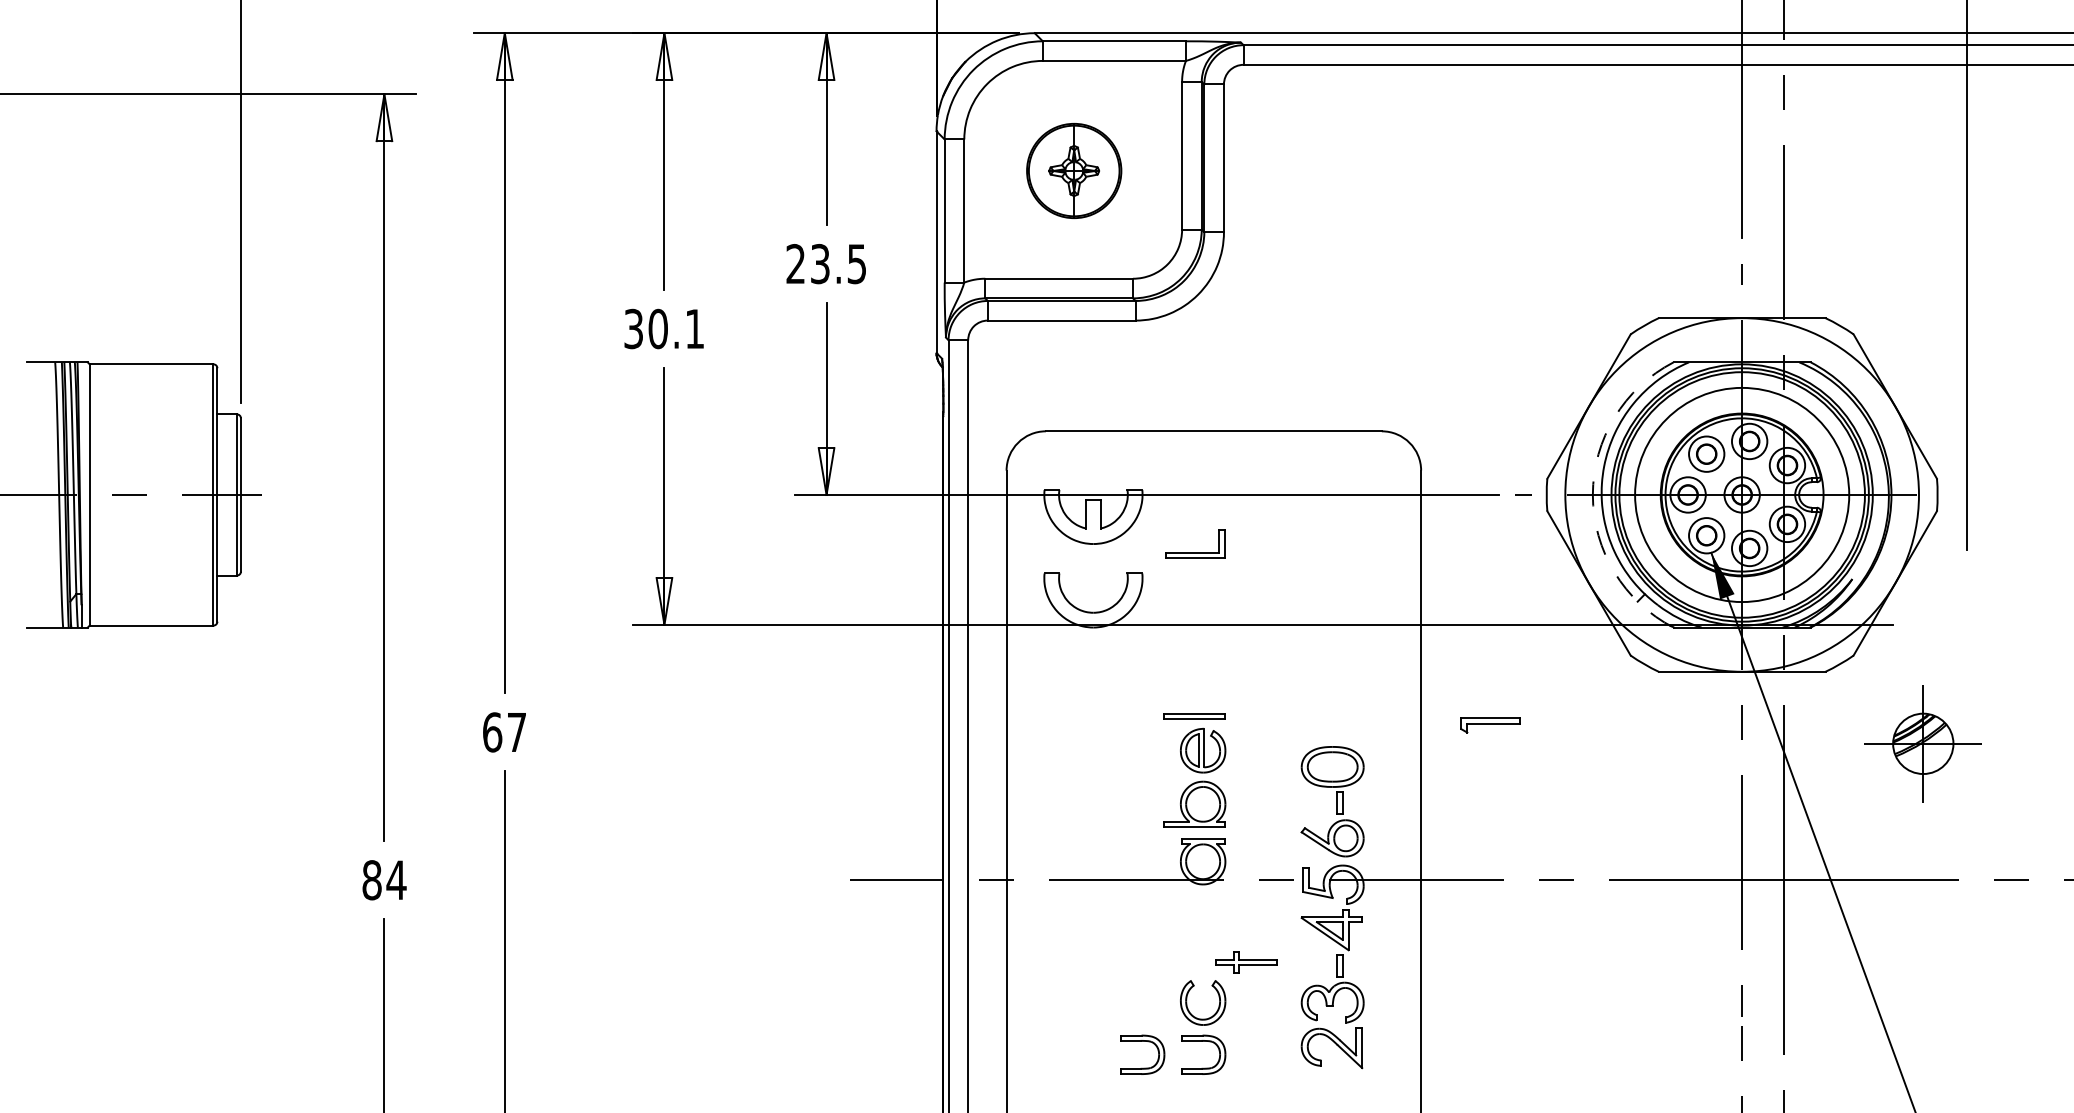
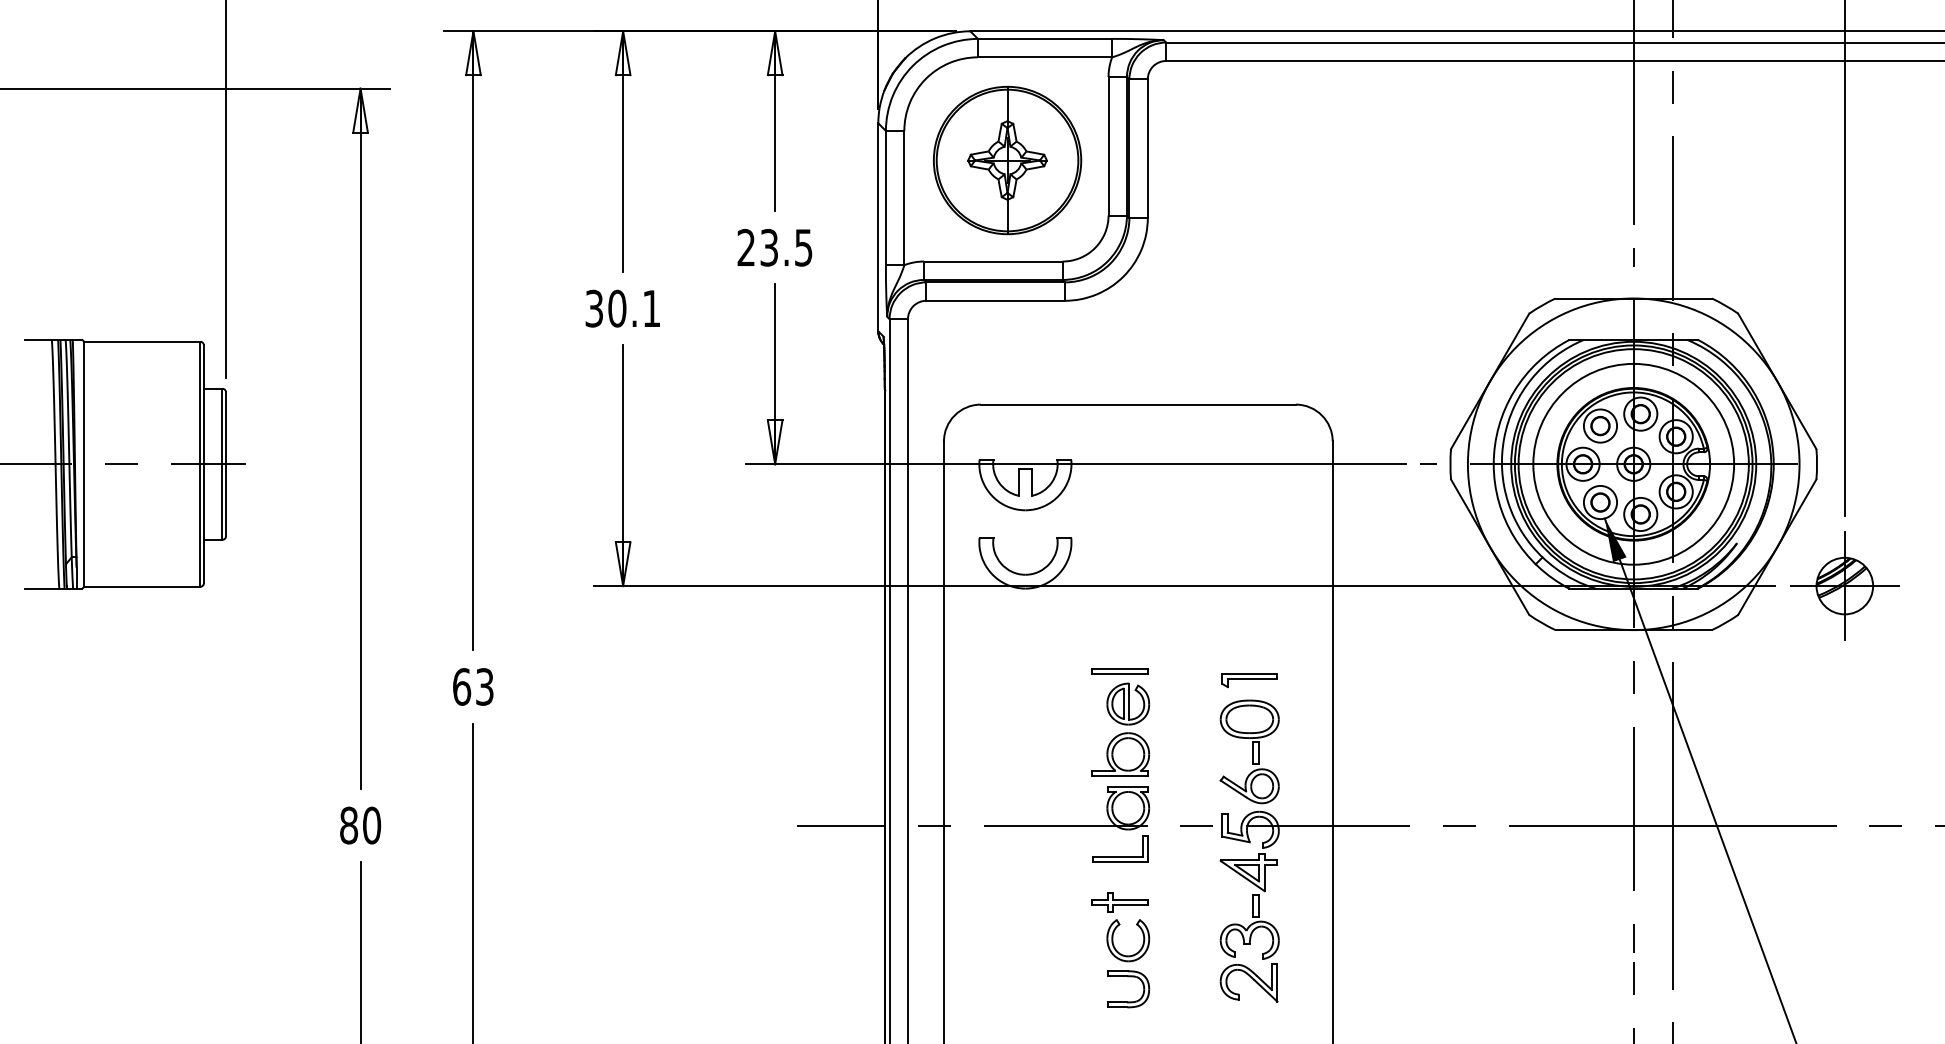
part: (1073, 170) -> (1006, 160), size x1.67
arc: (1592, 494) -> (1493, 463), dashed -> solid
part: (1195, 552) -> (1121, 856), moved
part: (1490, 725) -> (1249, 680), moved
text: (516, 732) -> (484, 687), 67 -> 63
part: (1922, 743) -> (1844, 585), moved
text: (396, 880) -> (371, 825), 84 -> 80
part: (1246, 962) -> (1120, 902), moved
part: (1142, 1041) -> (1071, 976), removed

